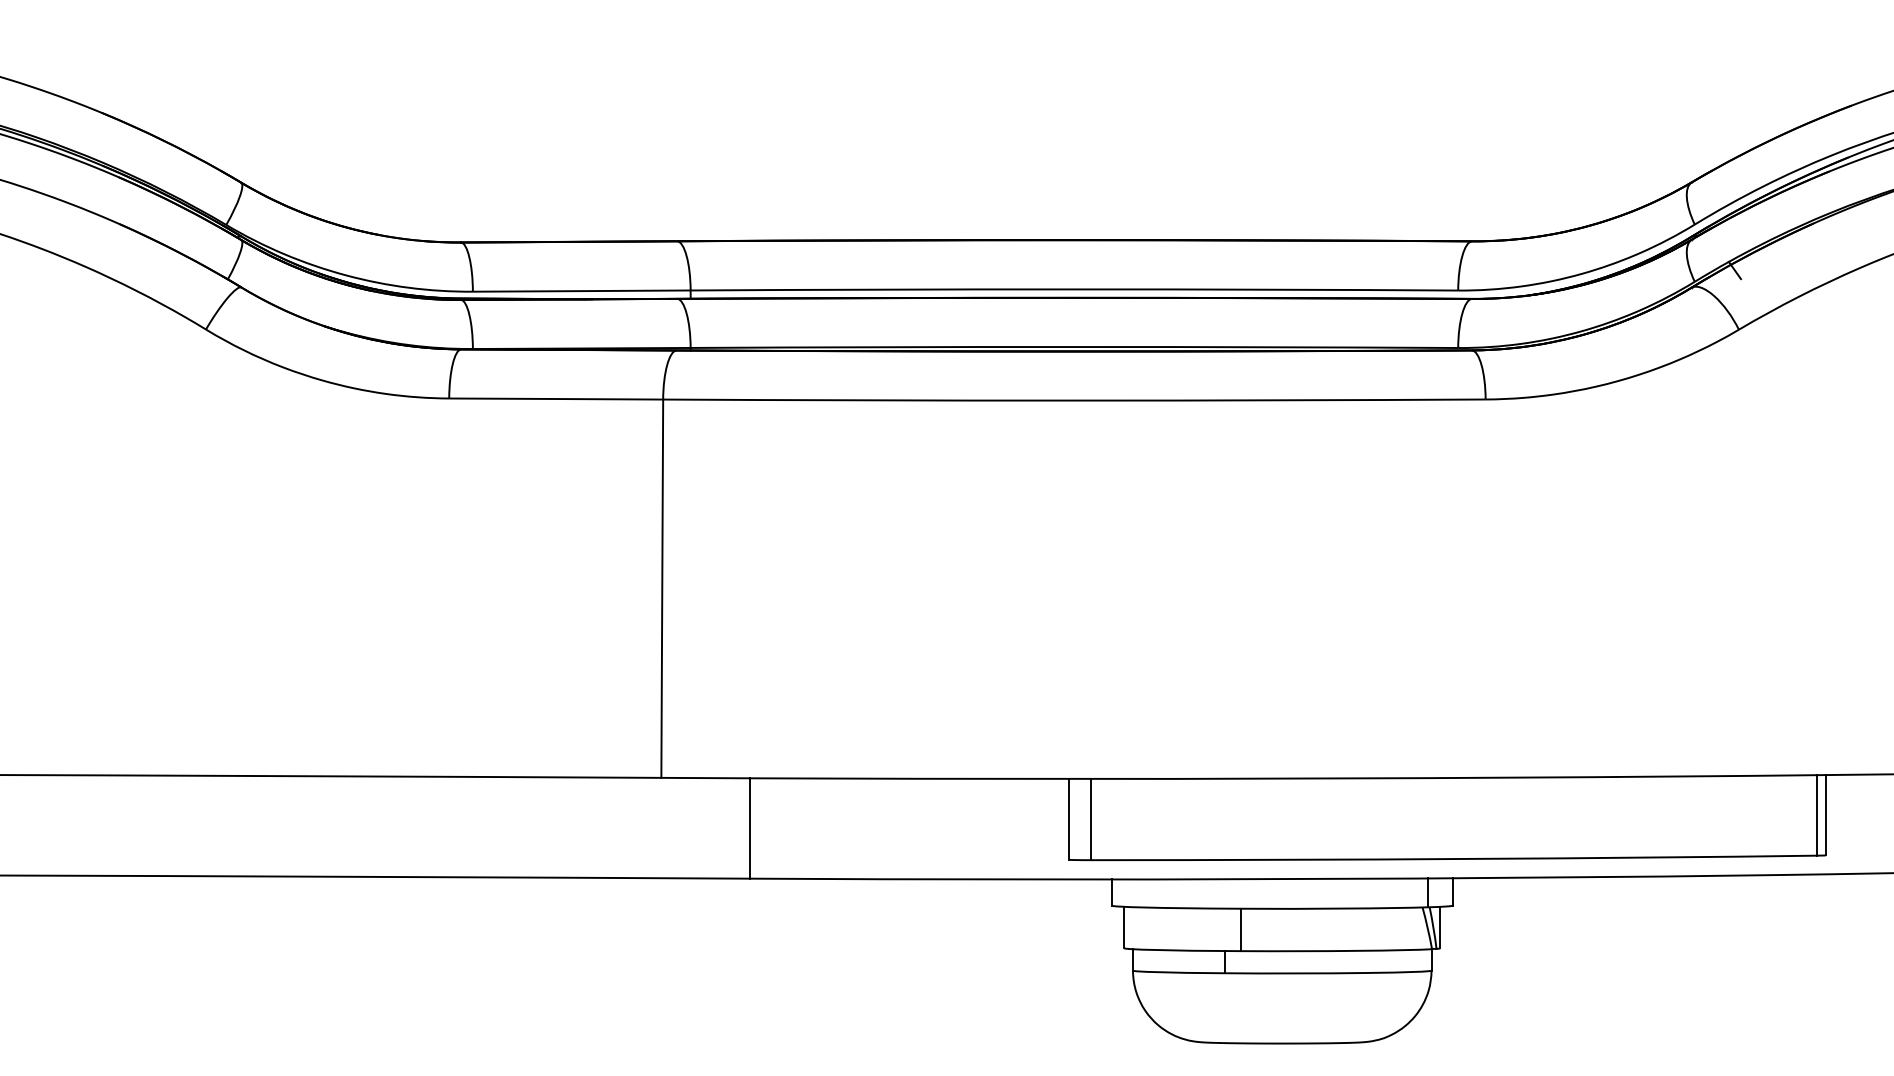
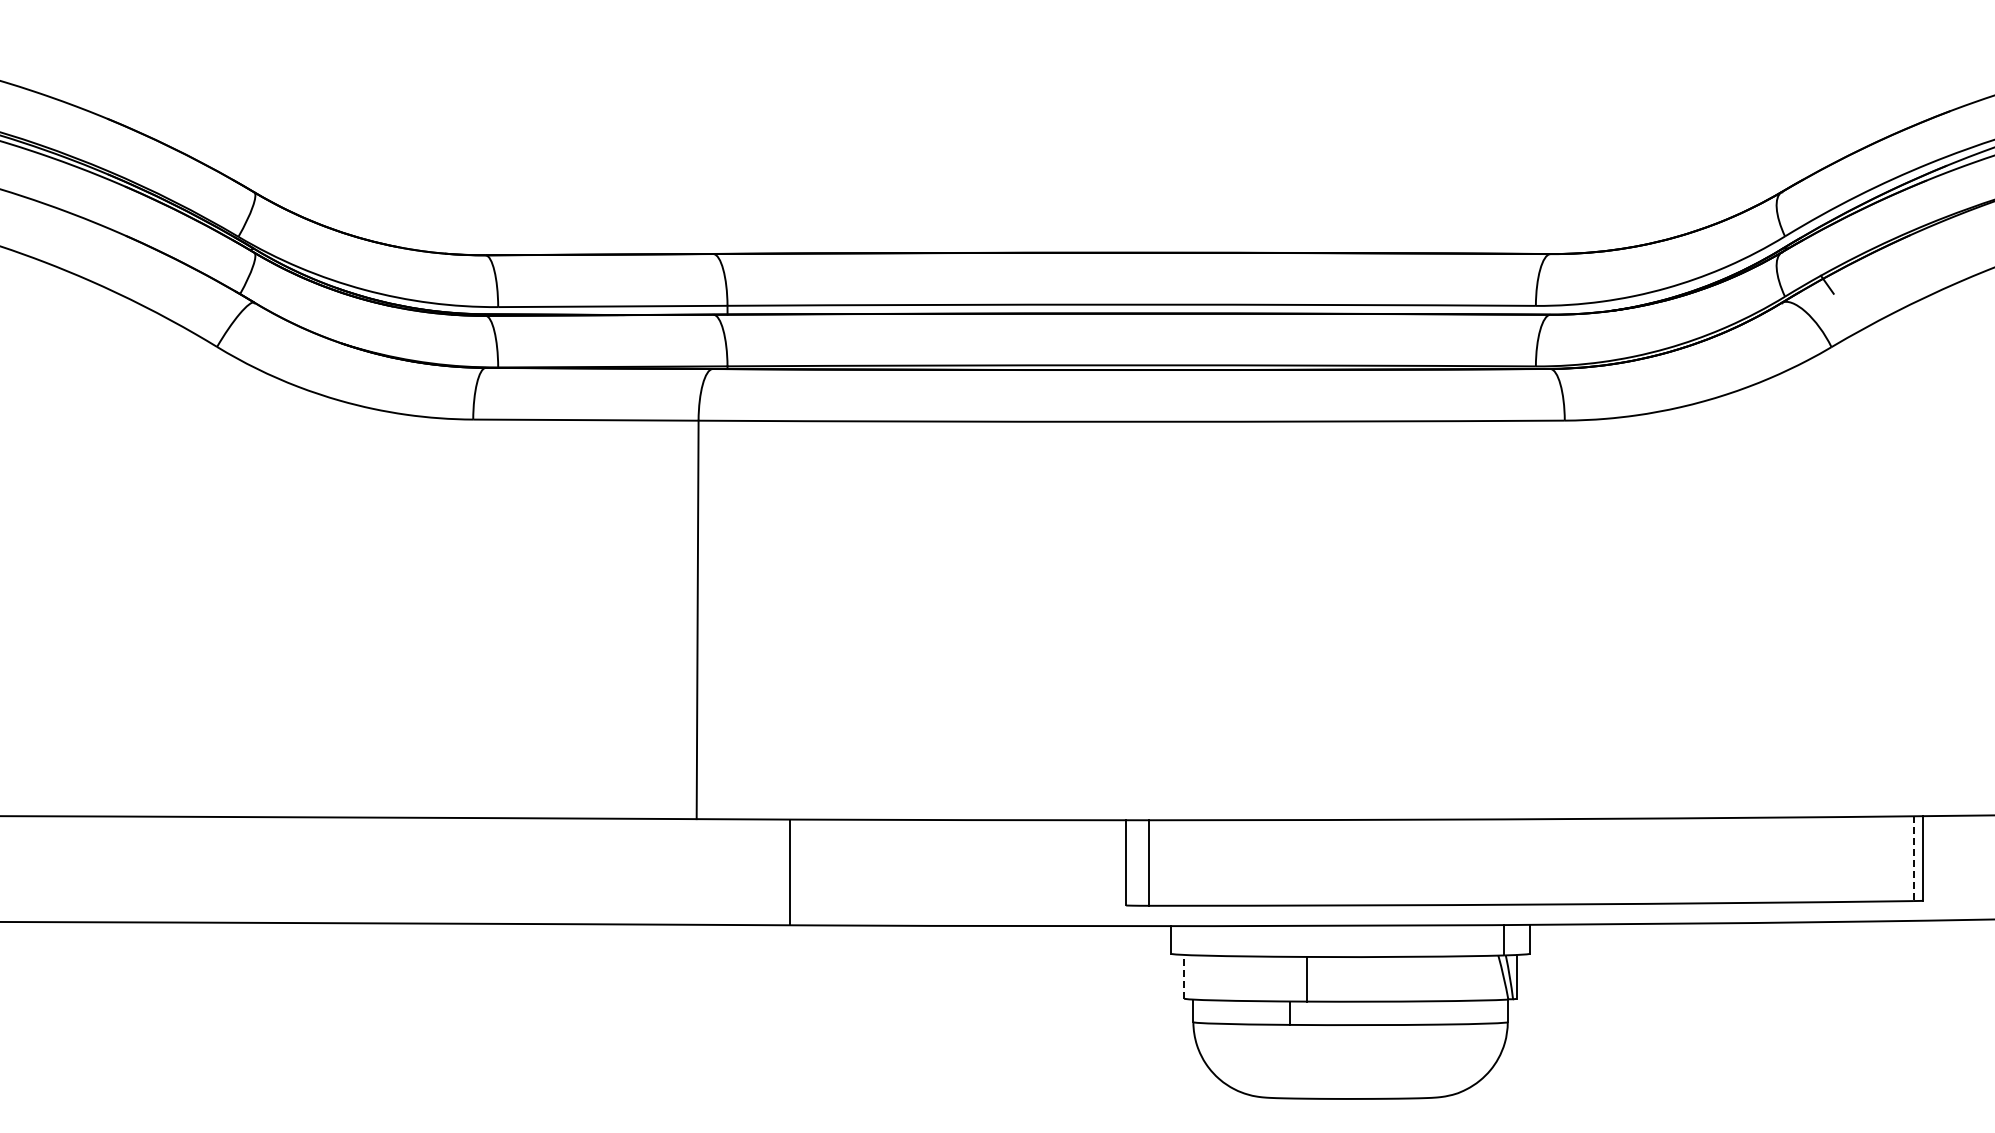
line: (1816, 816) -> (1913, 859), solid -> dashed
line: (1124, 927) -> (1184, 976), solid -> dashed

